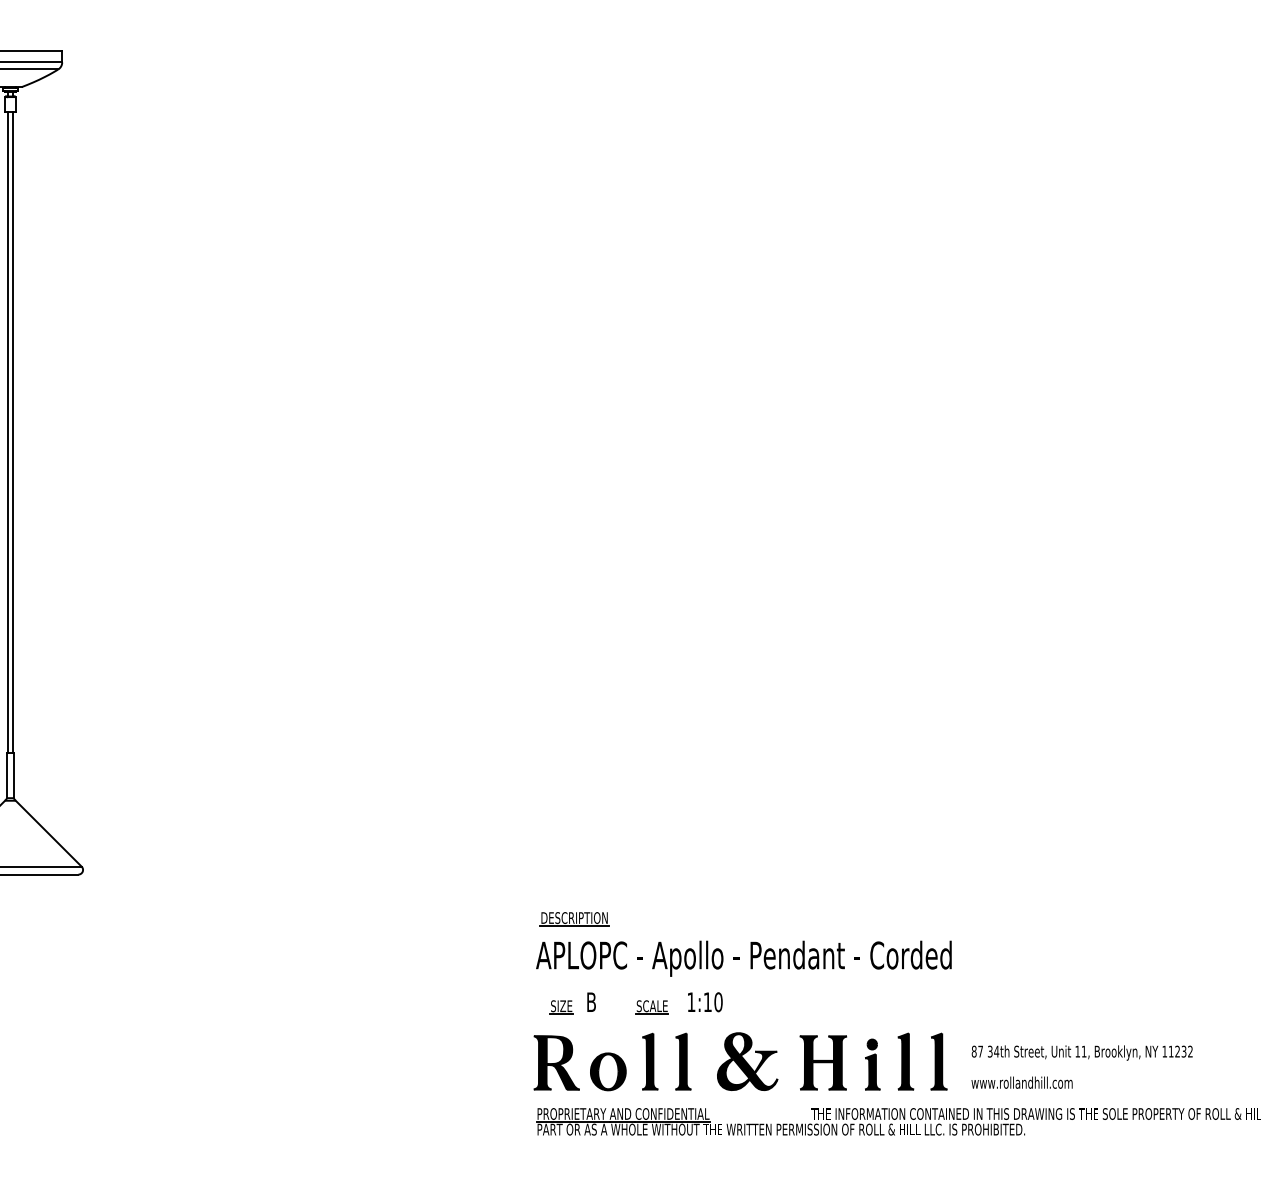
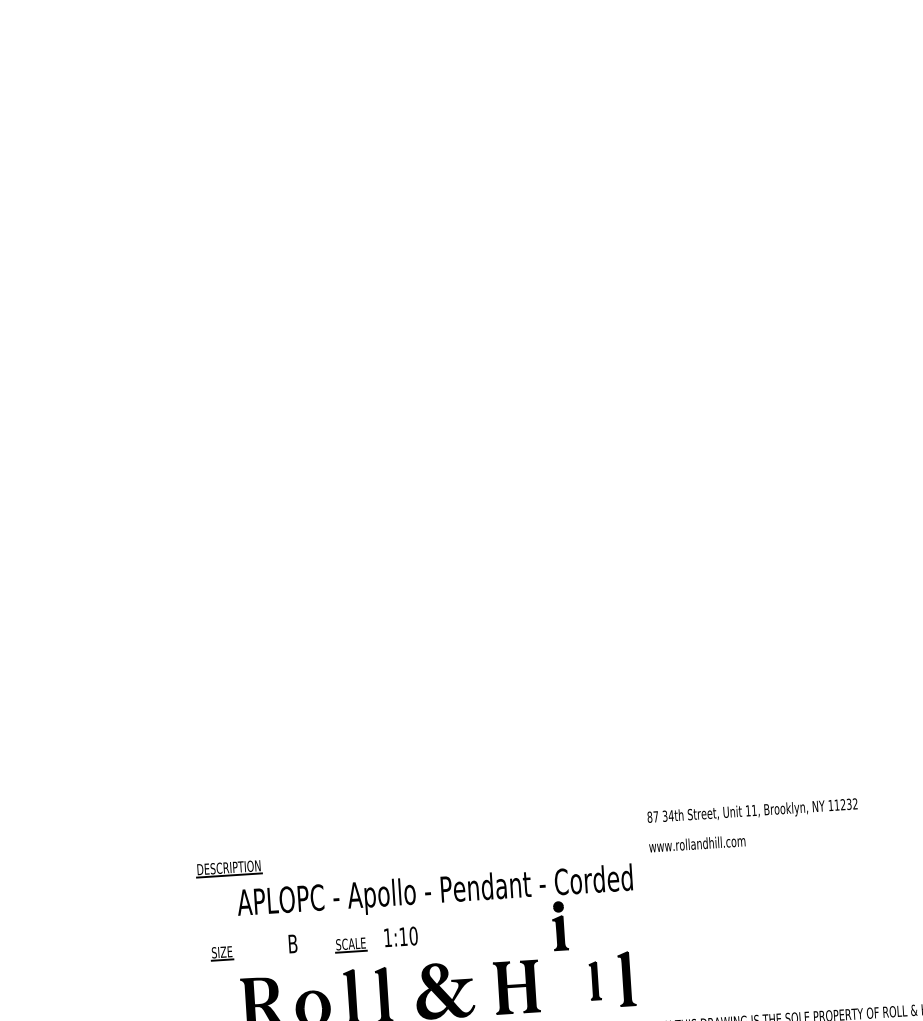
part: (574, 919) -> (228, 869), moved
part: (561, 1007) -> (222, 953), moved
part: (905, 1061) -> (594, 980), size x0.7
part: (872, 1064) -> (559, 925), moved
text: (1081, 1066) -> (752, 824), moved

